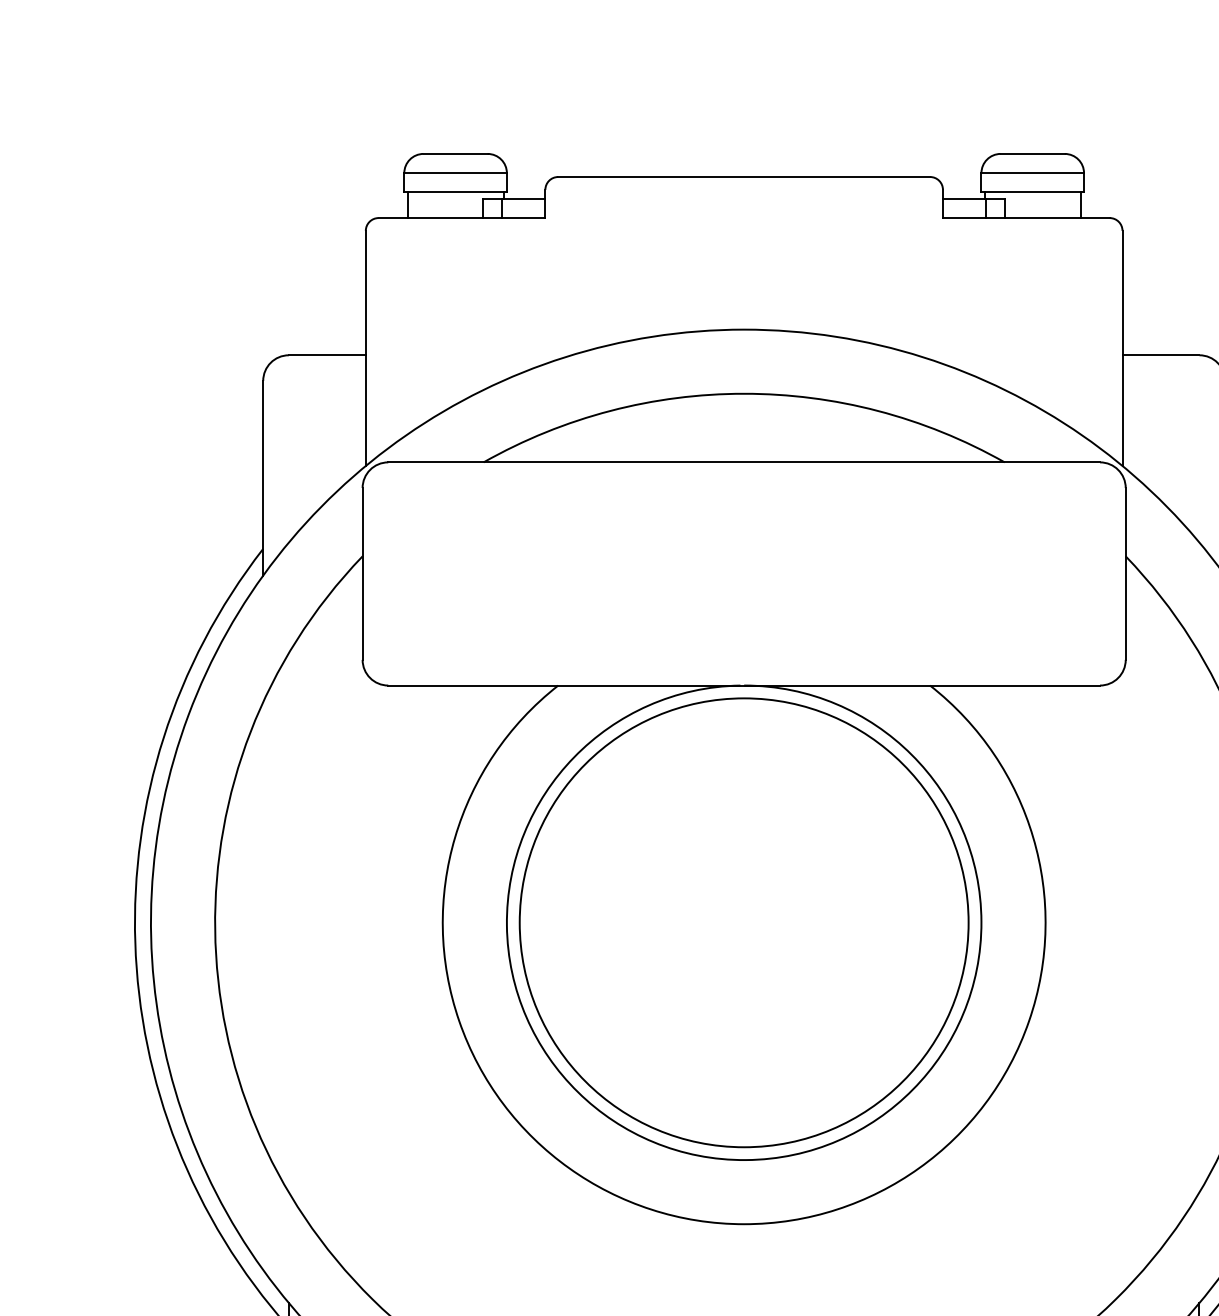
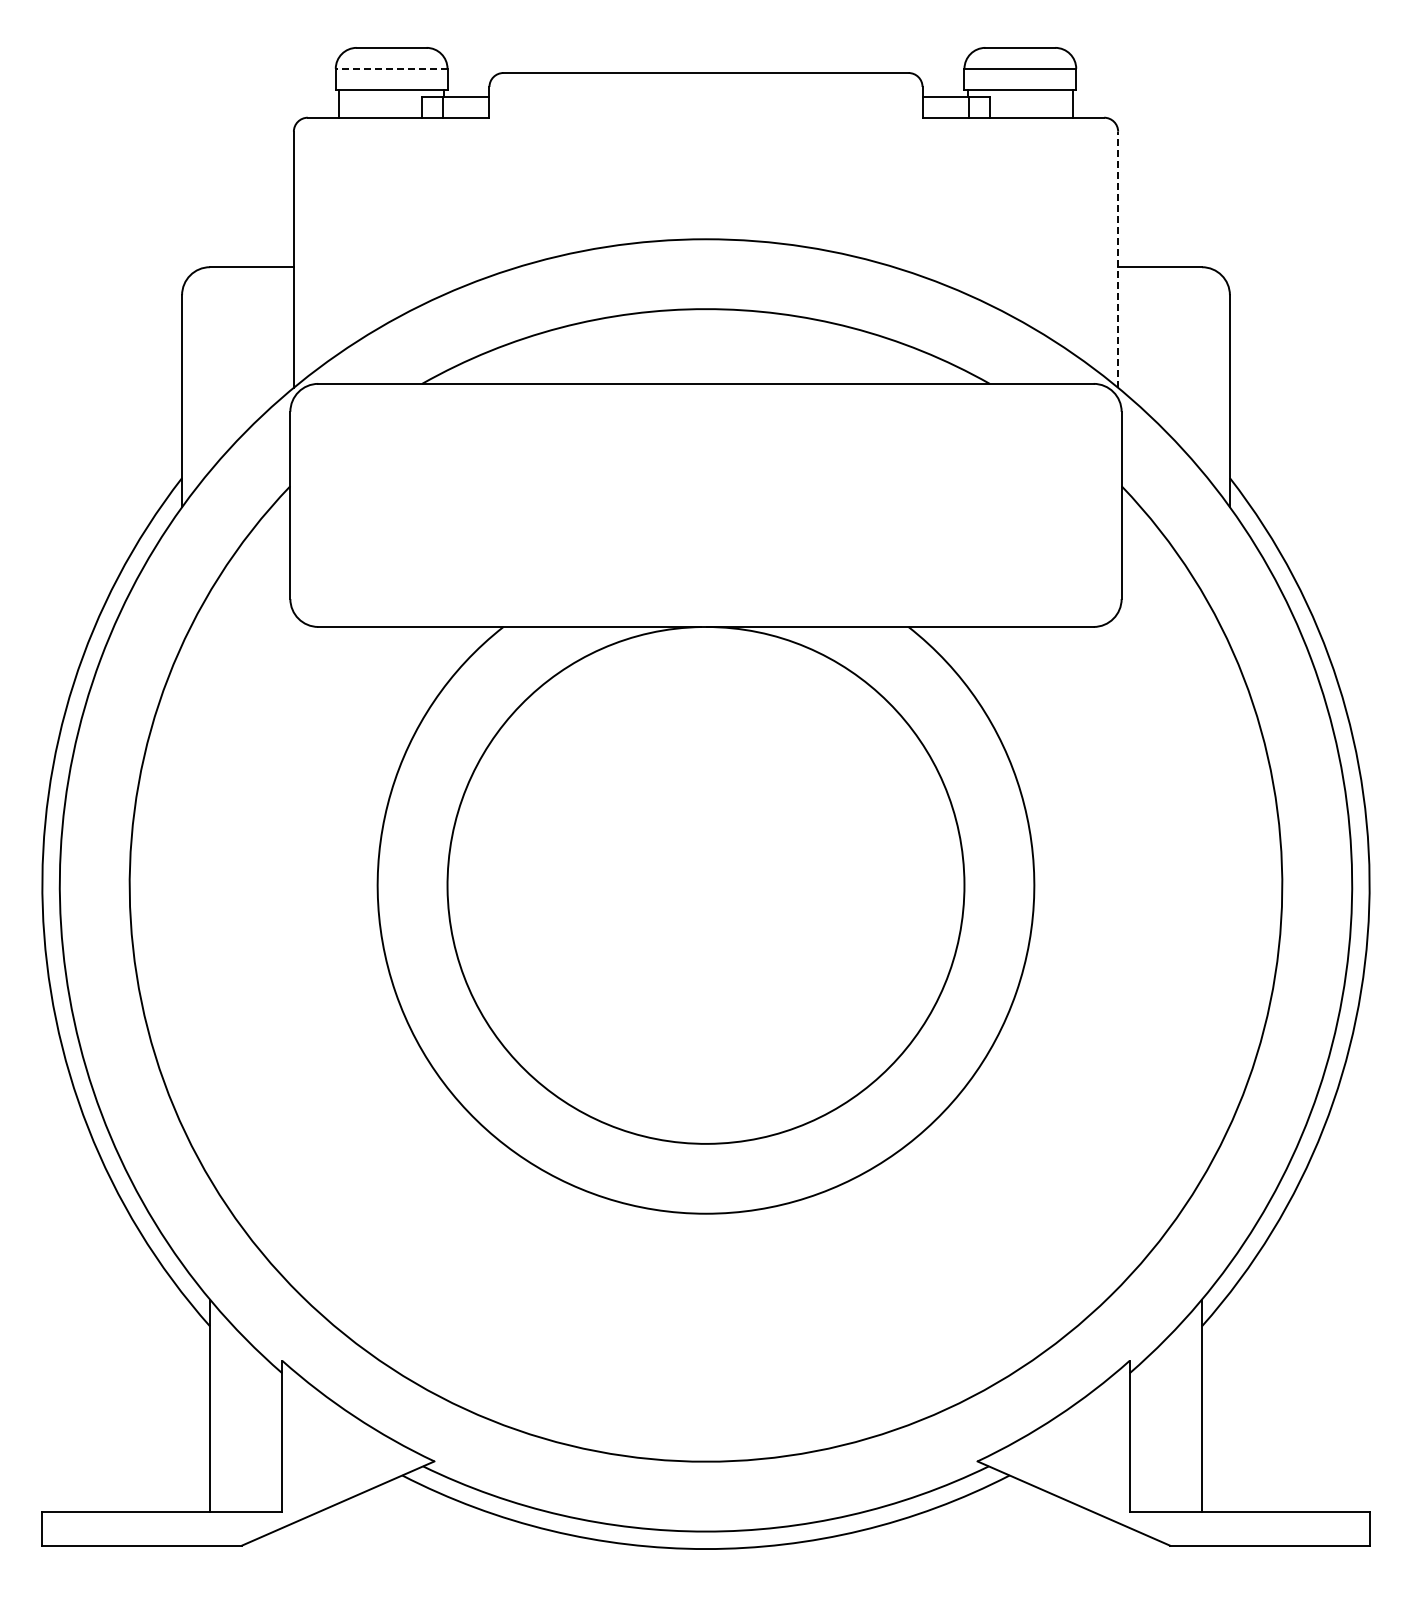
line: (455, 172) -> (391, 68), solid -> dashed
line: (1122, 348) -> (1118, 259), solid -> dashed
circle: (743, 922) -> (705, 885), removed

